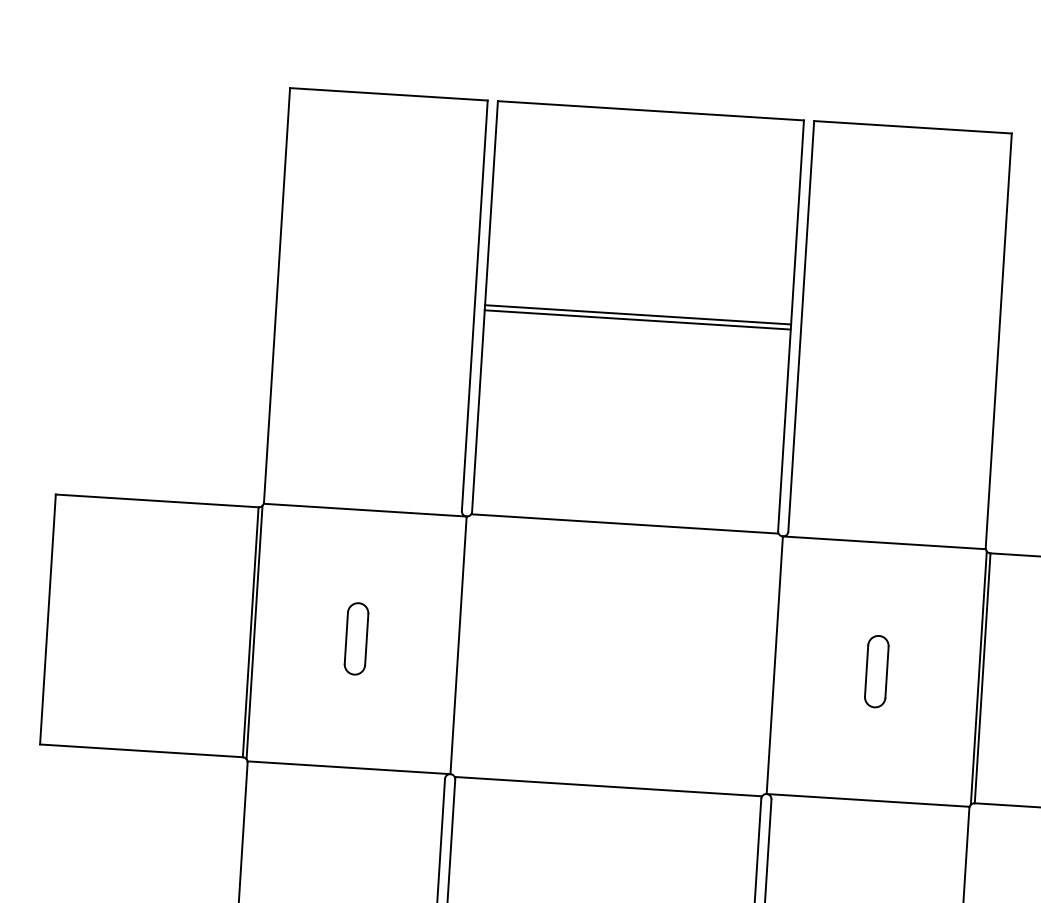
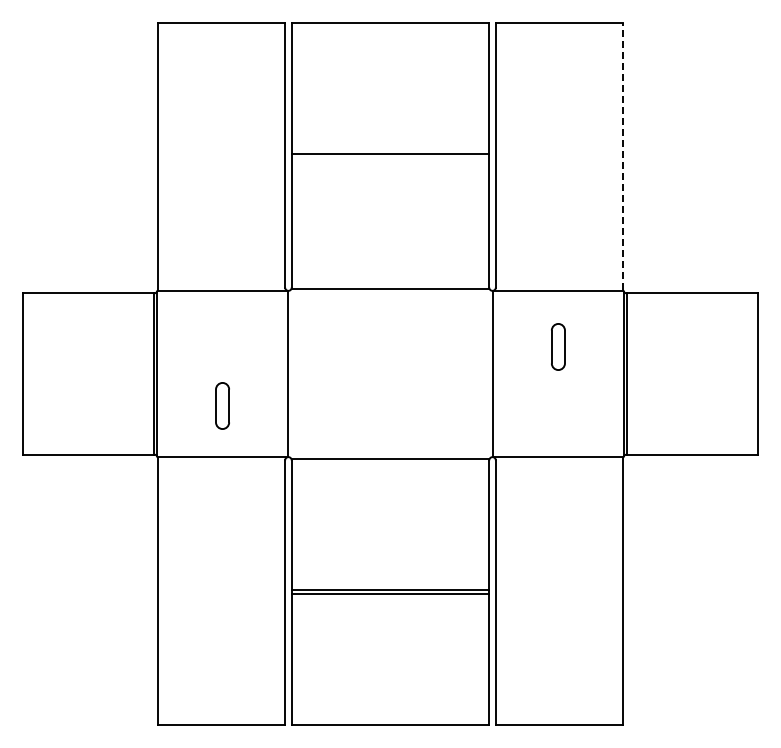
line: (637, 319) -> (390, 157), removed
line: (998, 341) -> (623, 156), solid -> dashed
part: (356, 638) -> (222, 405), moved
part: (877, 670) -> (558, 346), moved

